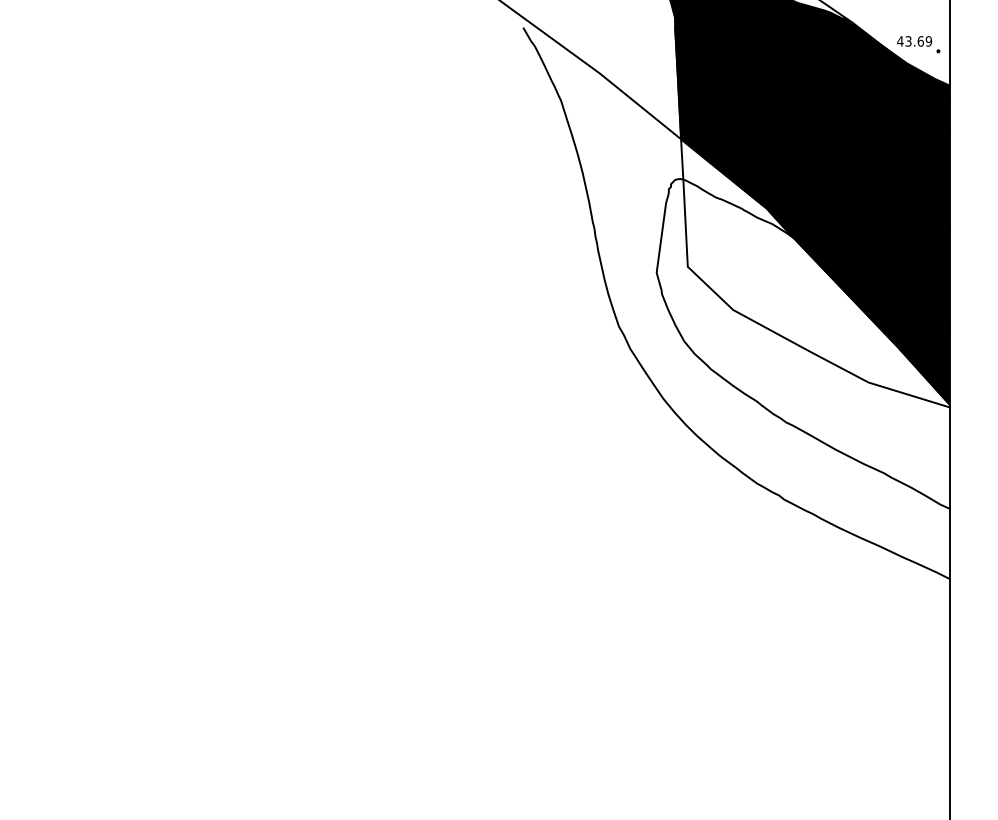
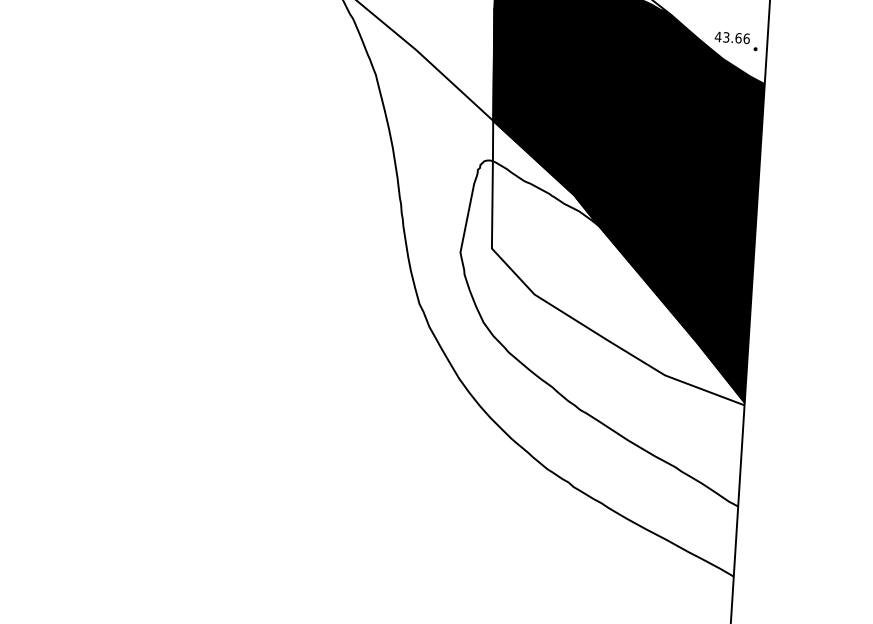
text: (928, 41) -> (746, 38), 43.69 -> 43.66

